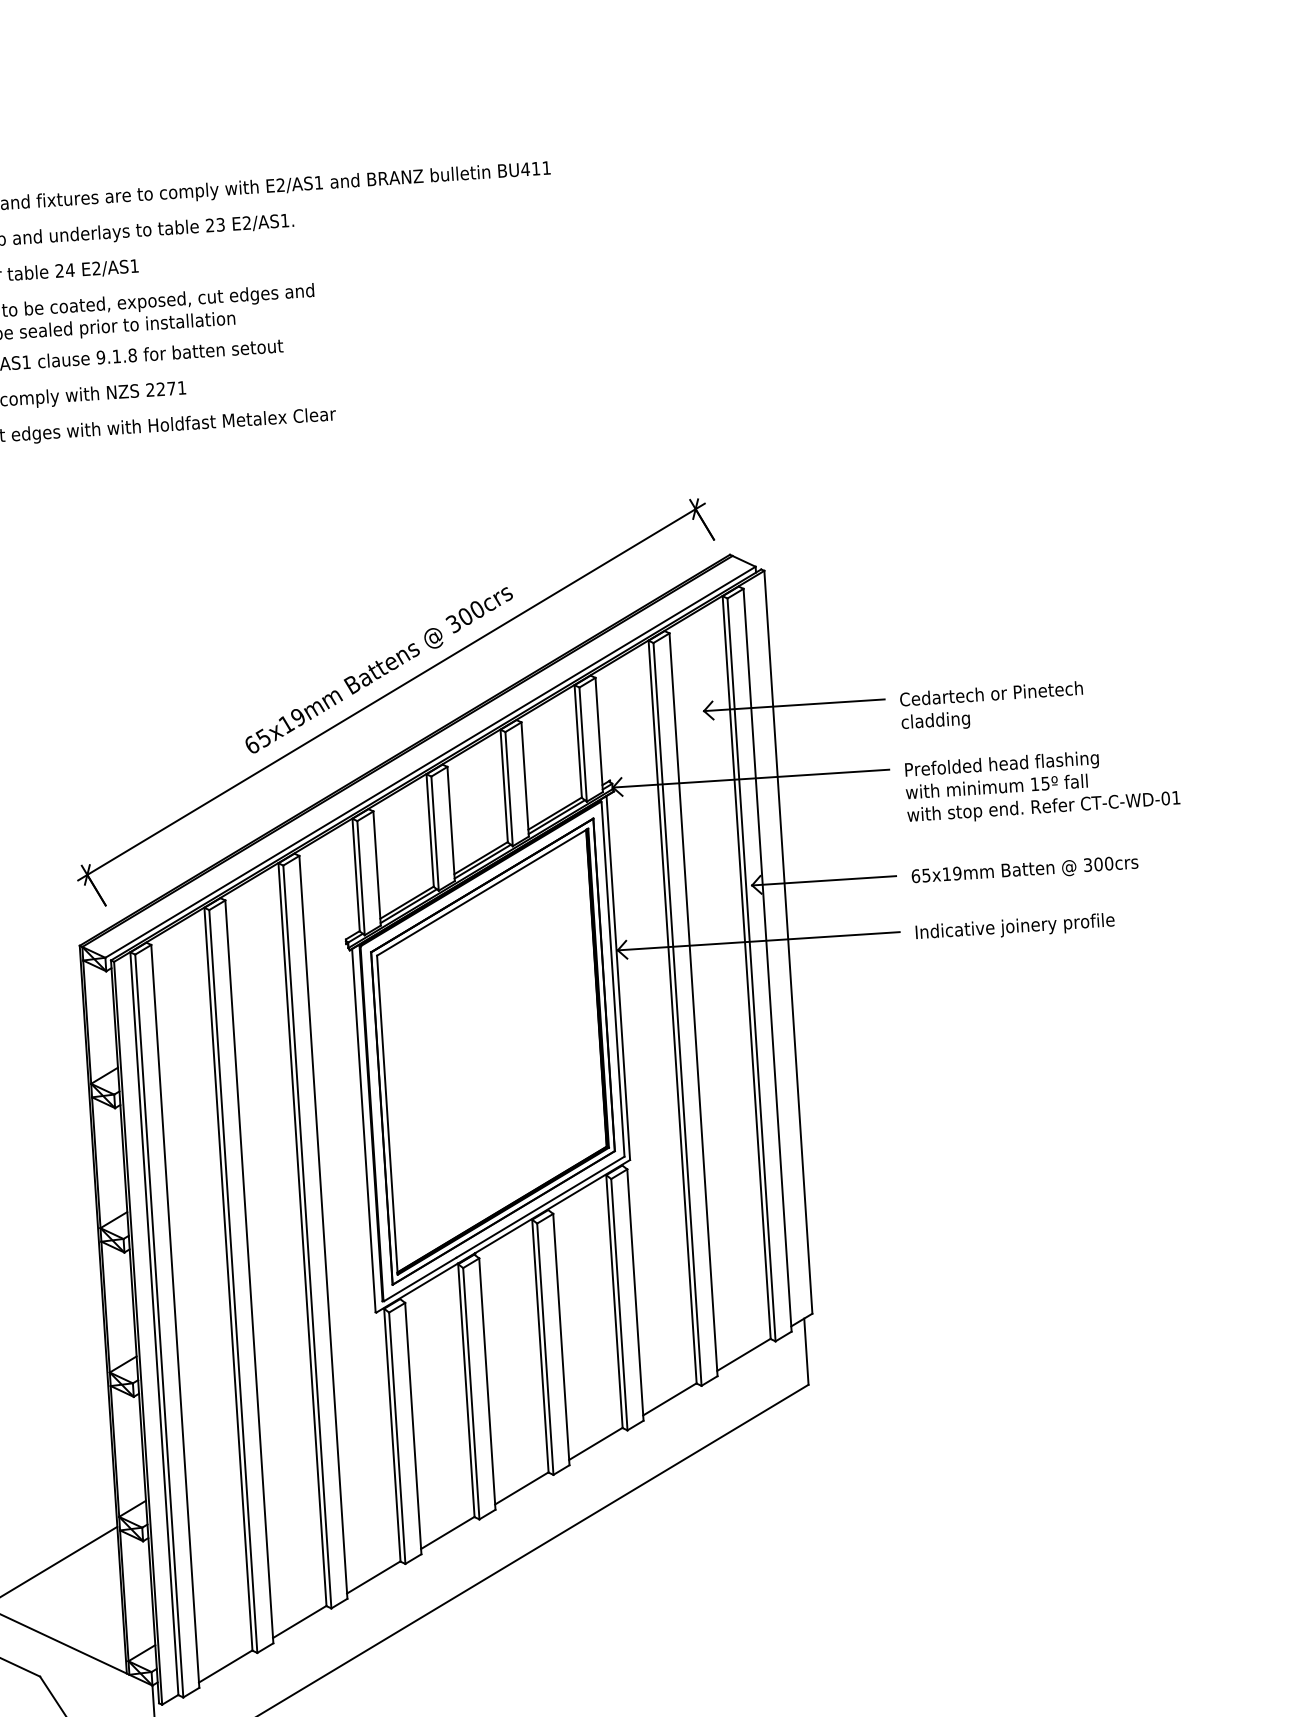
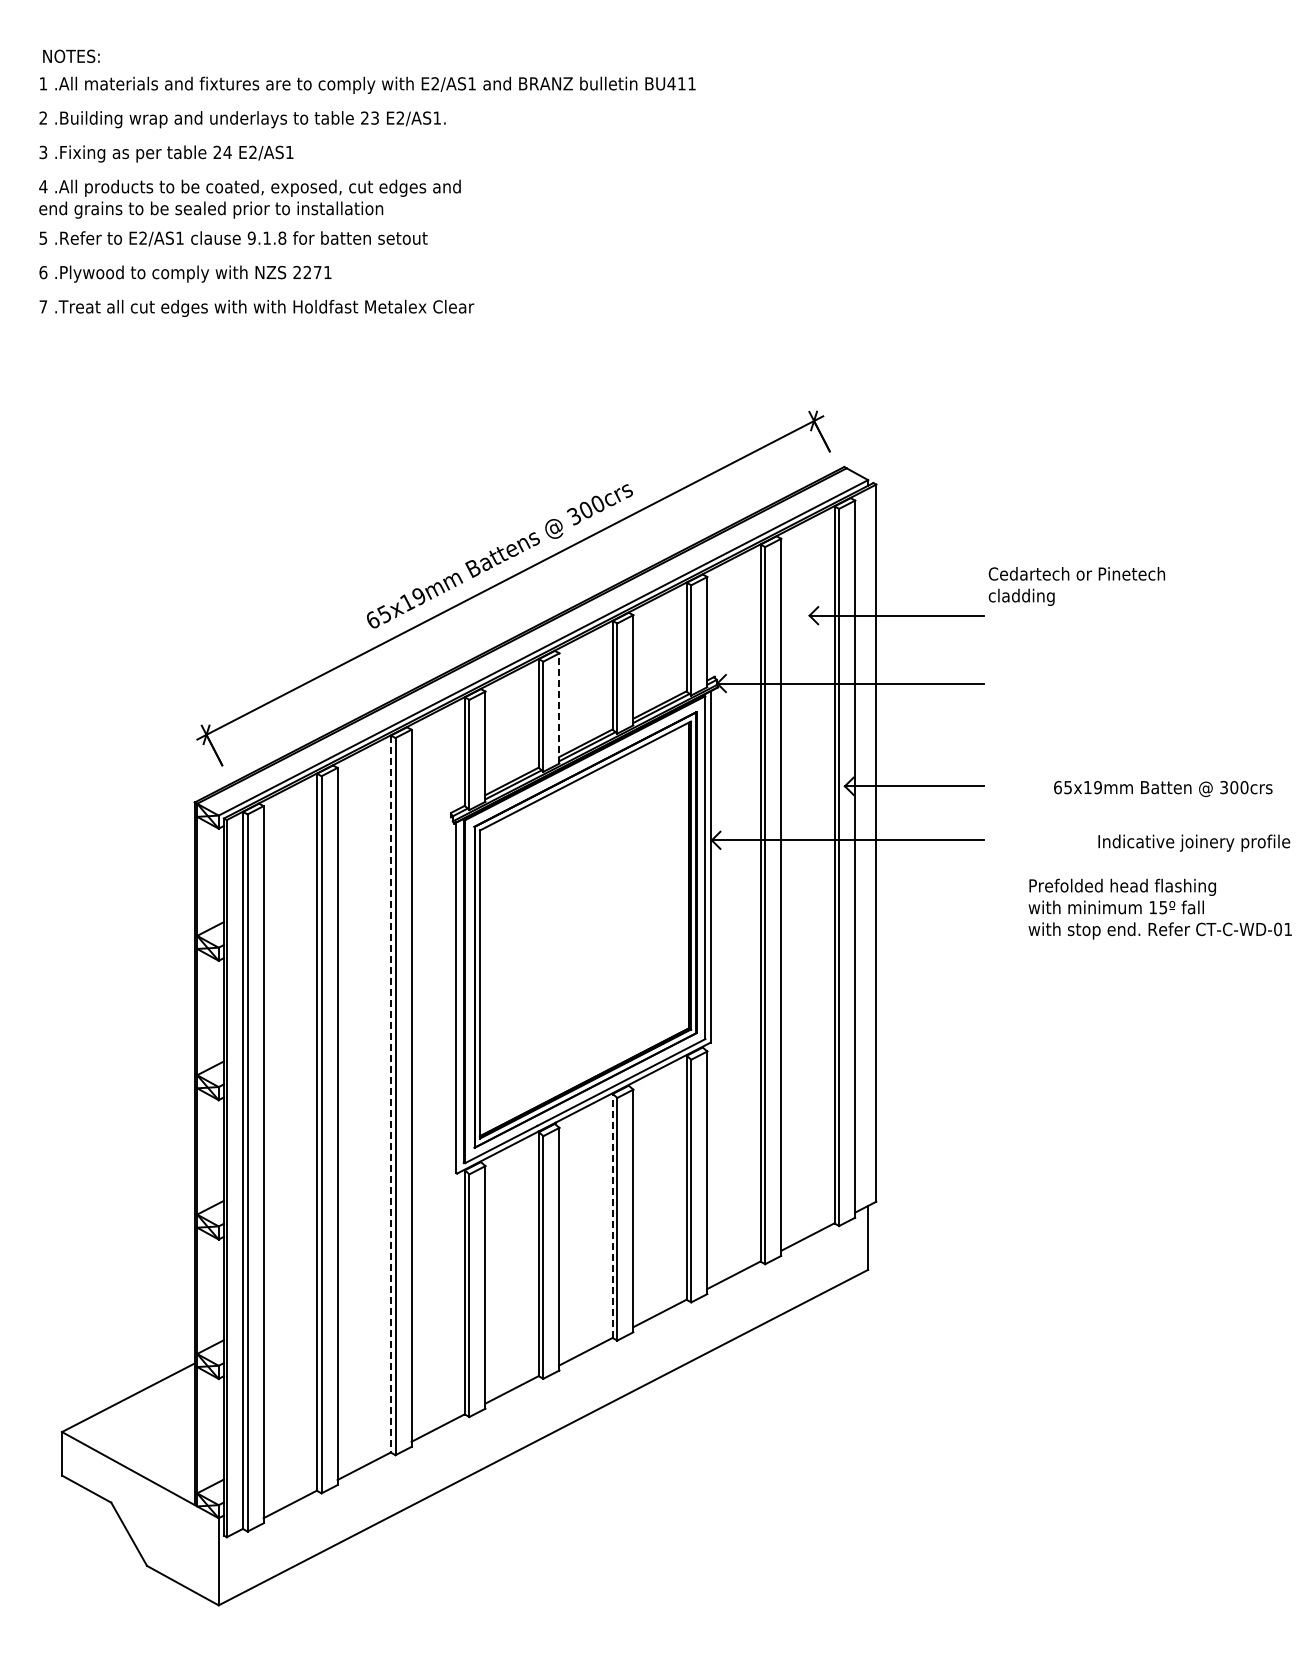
text: (991, 706) -> (1076, 586), moved
text: (1041, 784) -> (1159, 908), moved
line: (451, 822) -> (559, 707), solid -> dashed
text: (1025, 871) -> (1163, 789), moved
text: (1015, 926) -> (1194, 842), moved
line: (302, 1235) -> (390, 1094), solid -> dashed
line: (540, 1345) -> (612, 1215), solid -> dashed

